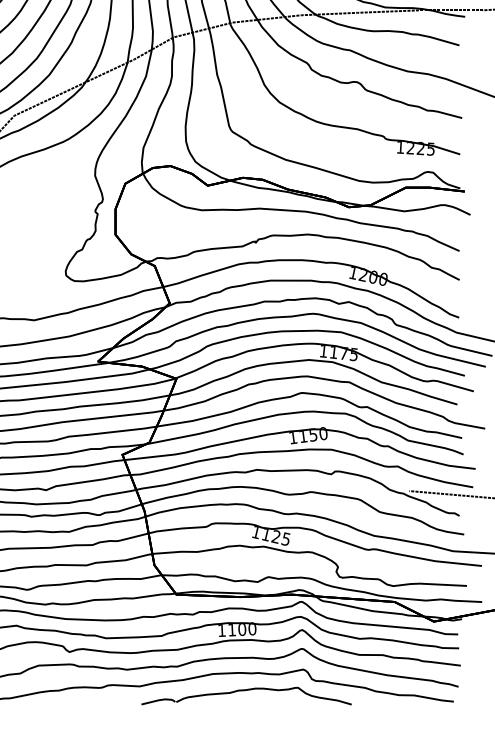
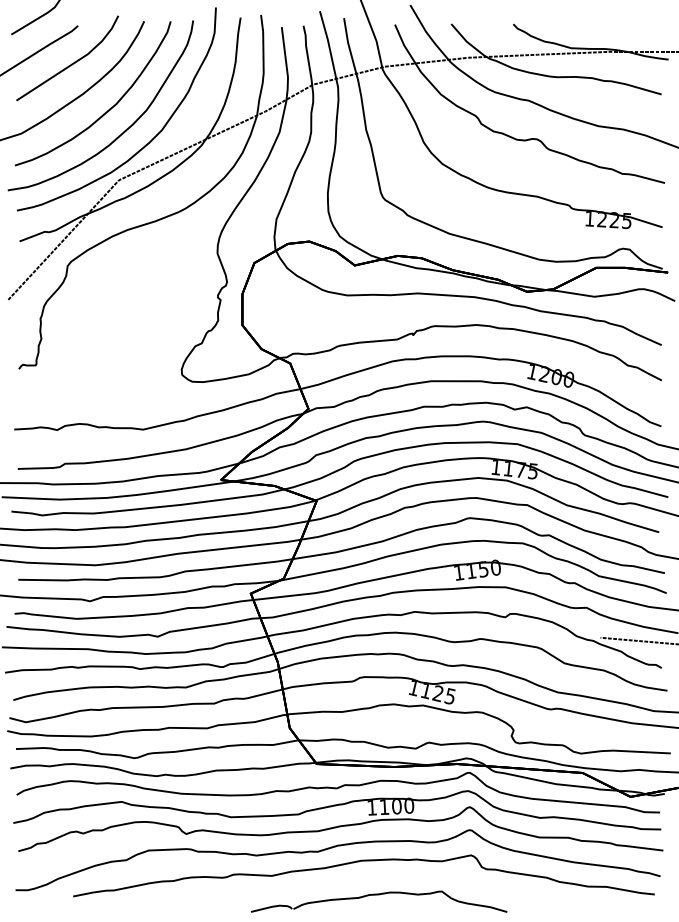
part: (246, 695) -> (379, 901), moved

